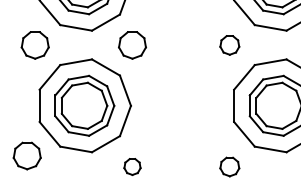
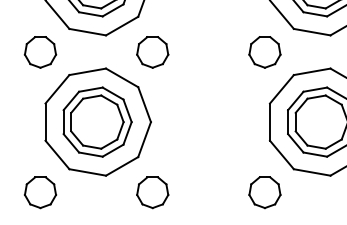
part: (229, 45) -> (264, 52), size x1.43
part: (26, 155) -> (39, 192), moved
part: (132, 166) -> (152, 192), size x1.67
part: (229, 166) -> (264, 192), size x1.43

